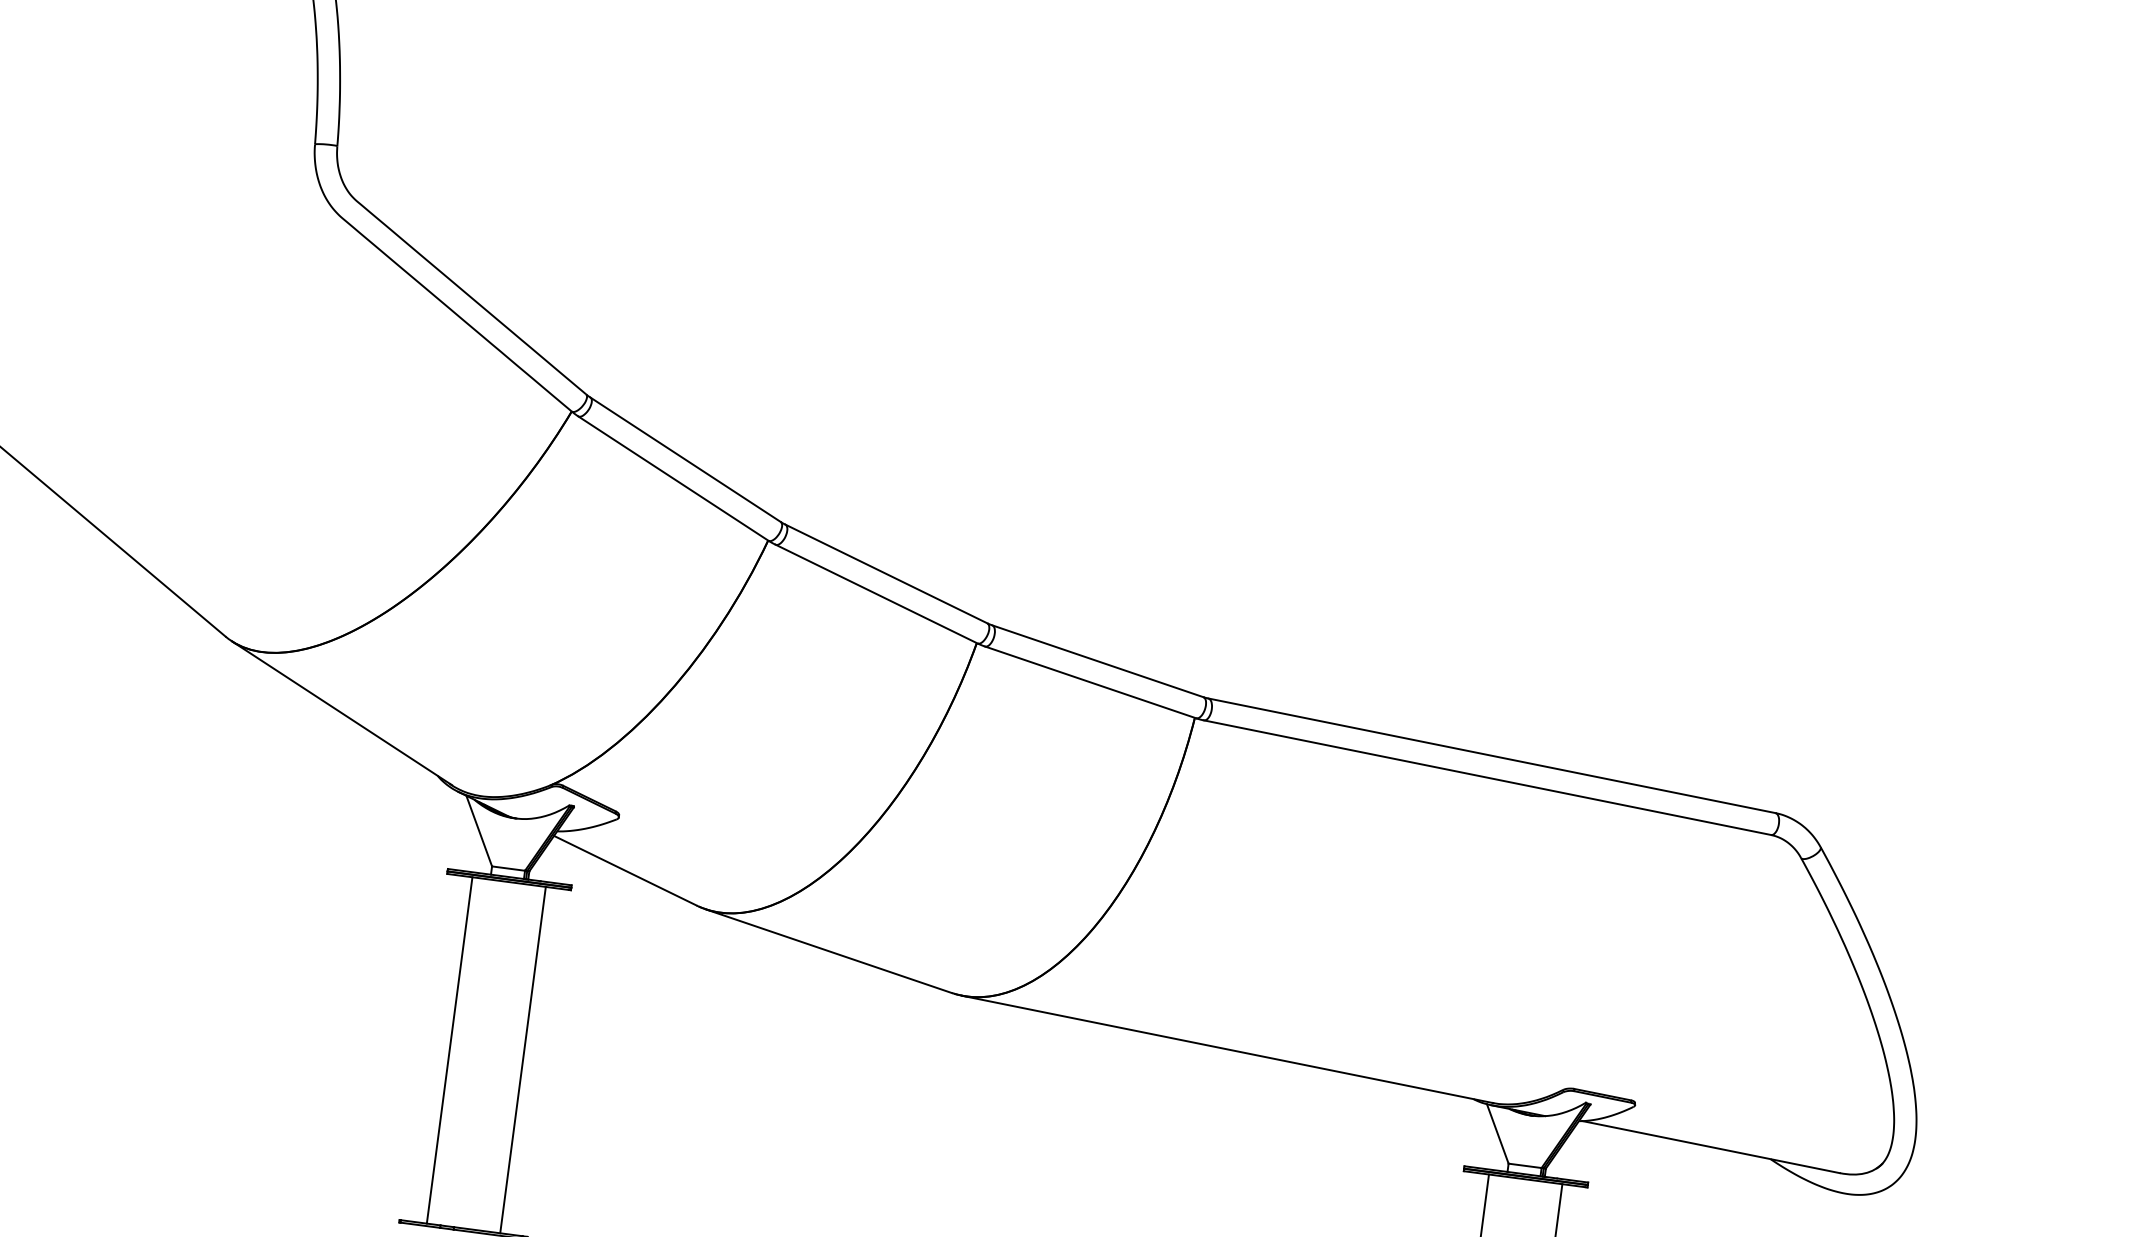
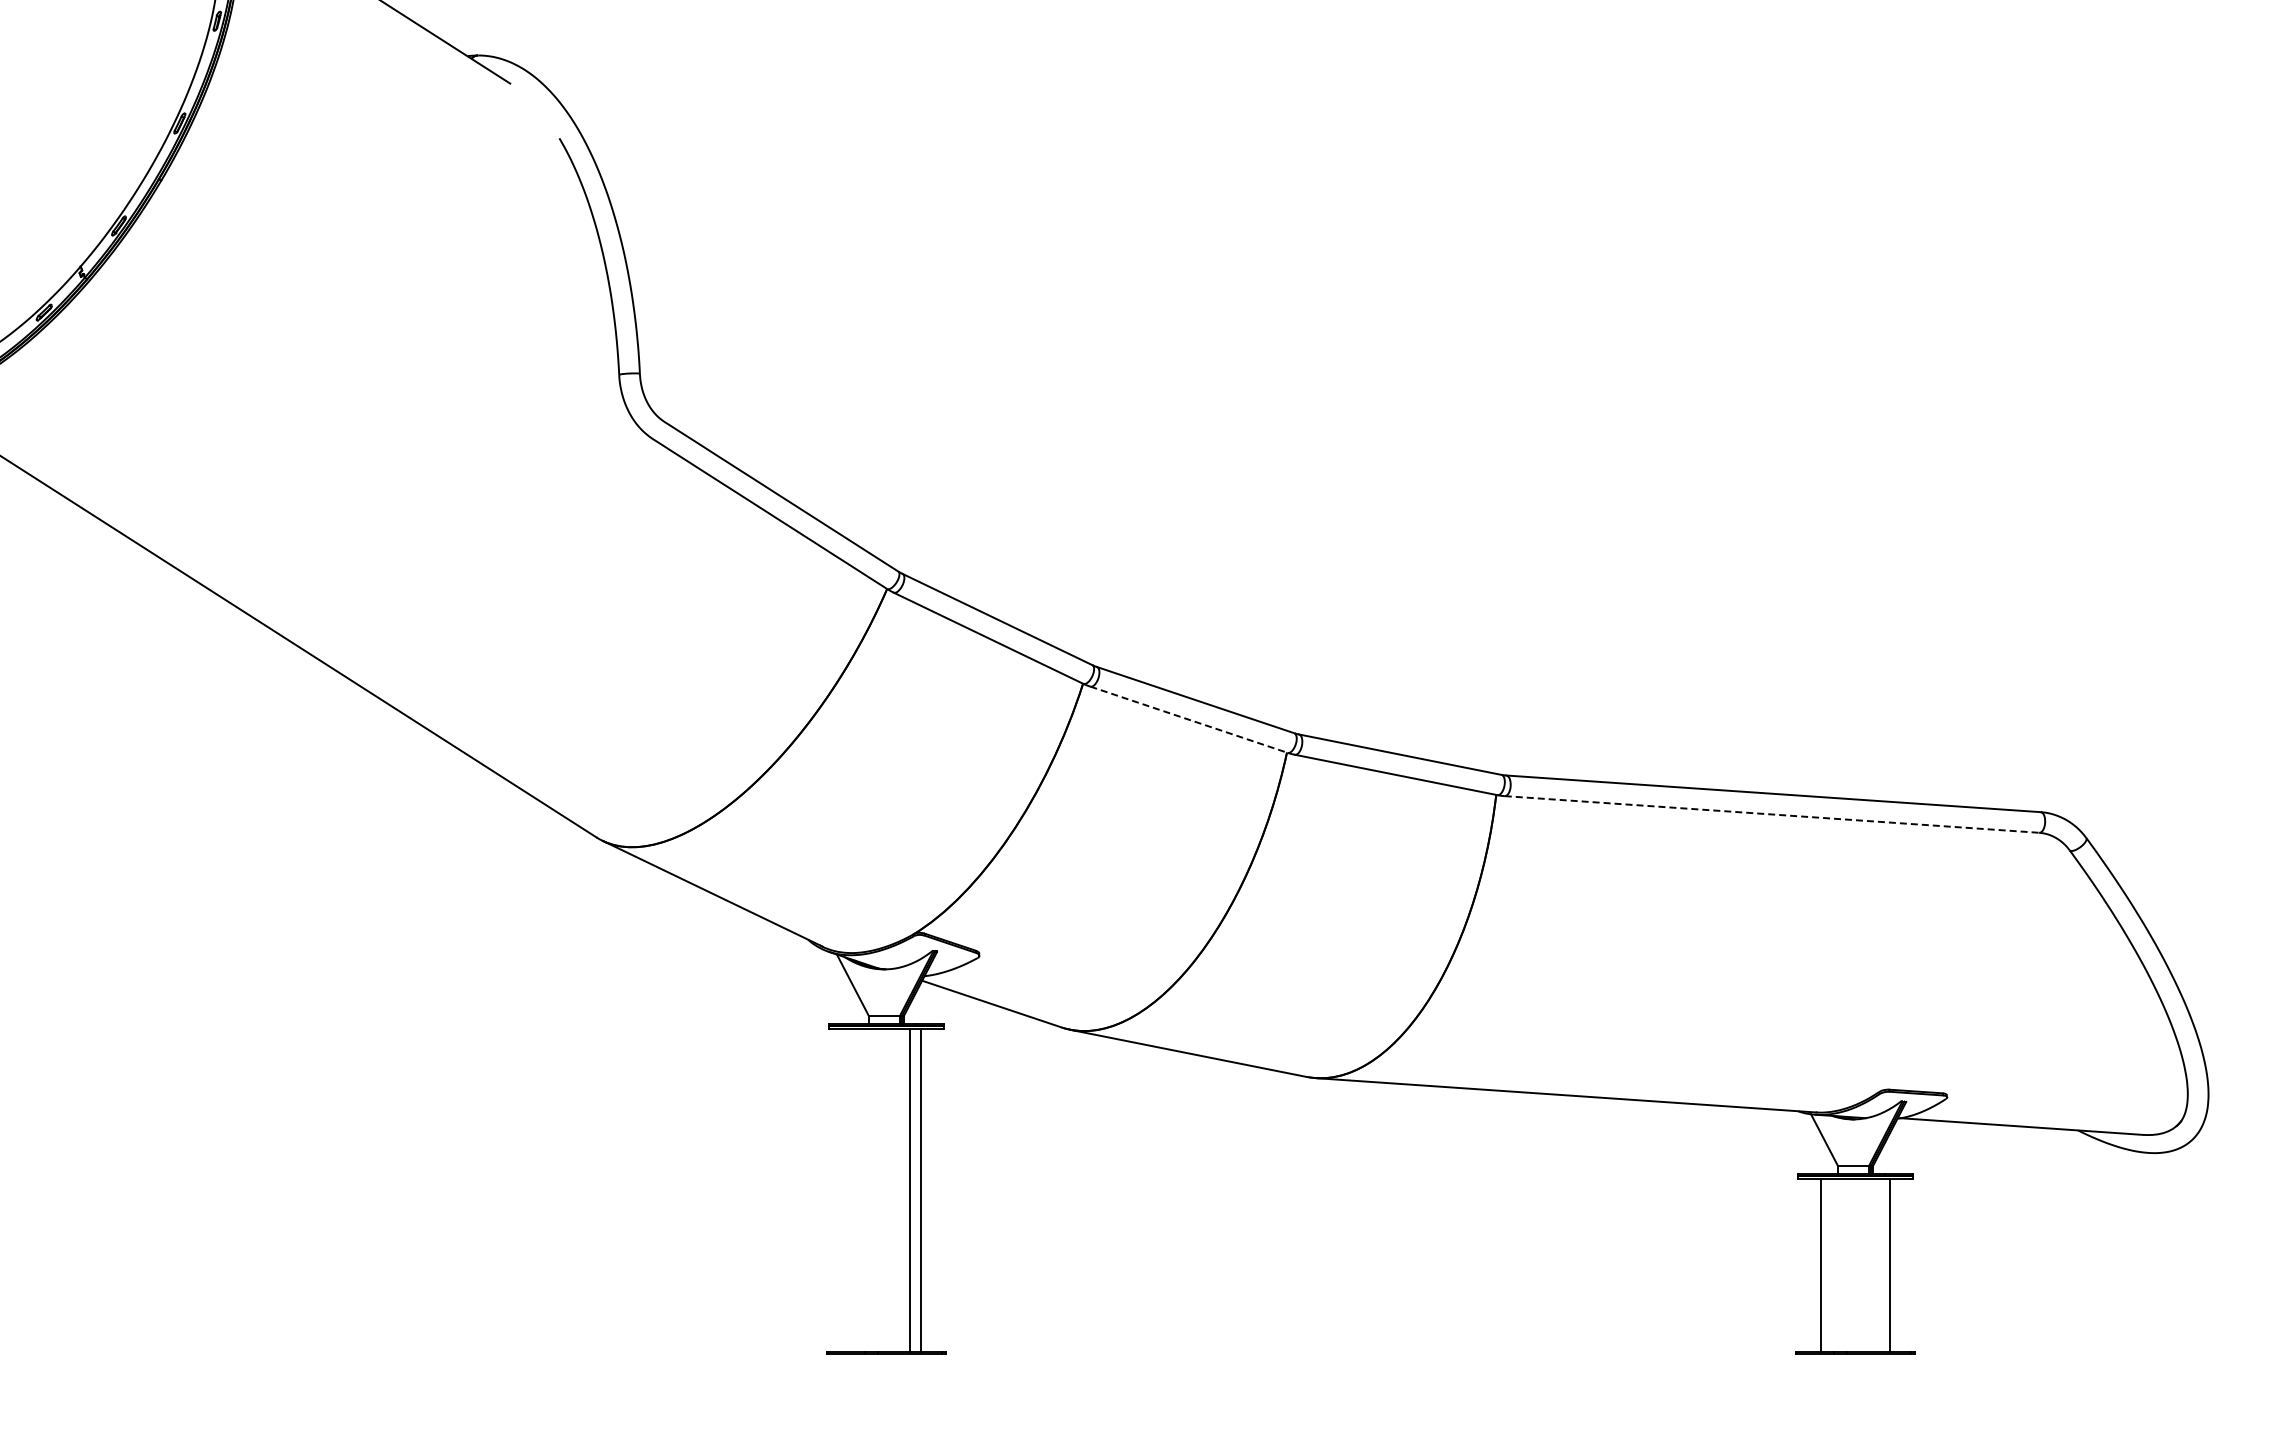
line: (877, 593) -> (1189, 719), solid -> dashed
line: (1487, 777) -> (1772, 814), solid -> dashed
line: (449, 1050) -> (910, 1190), moved

